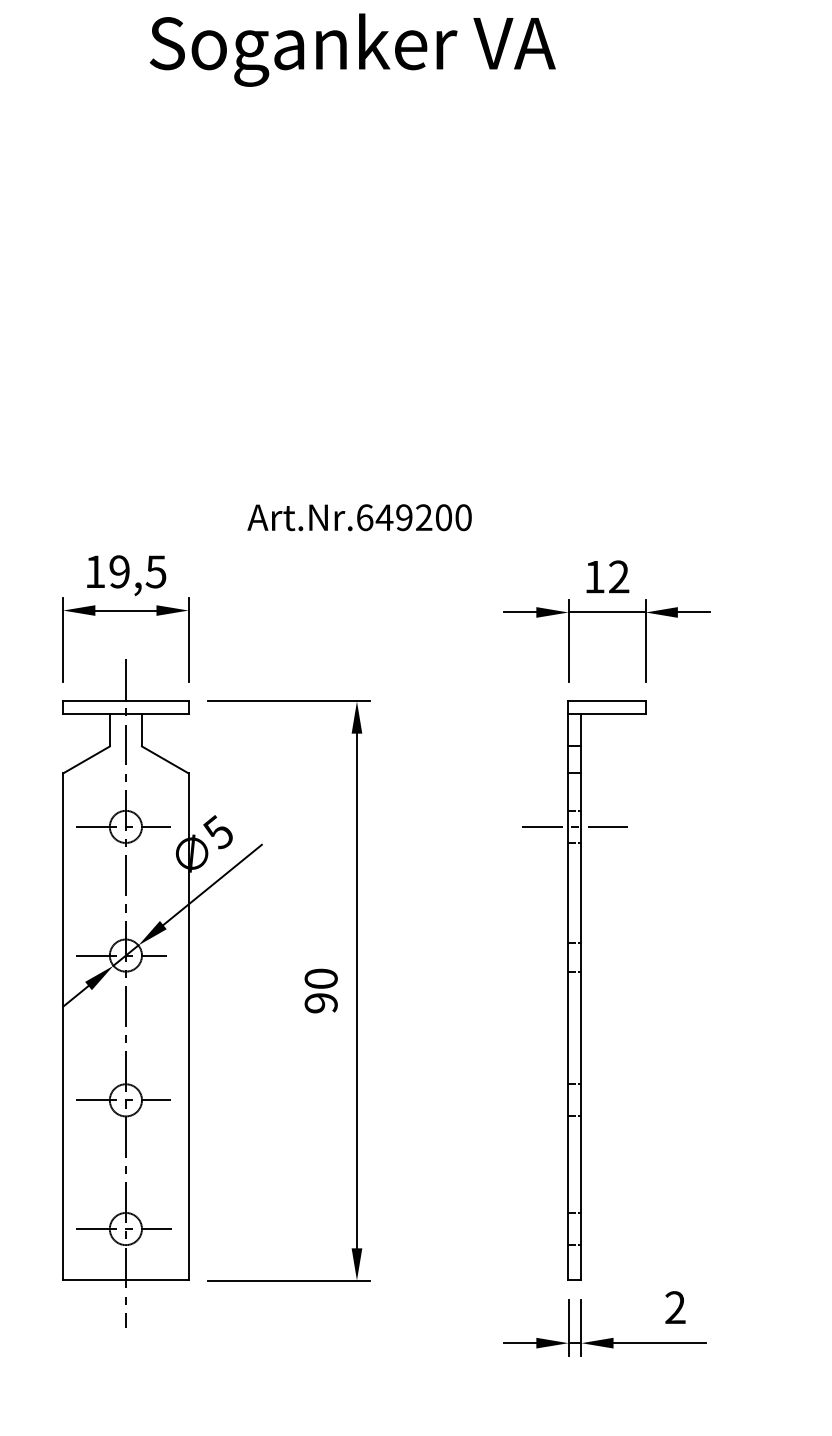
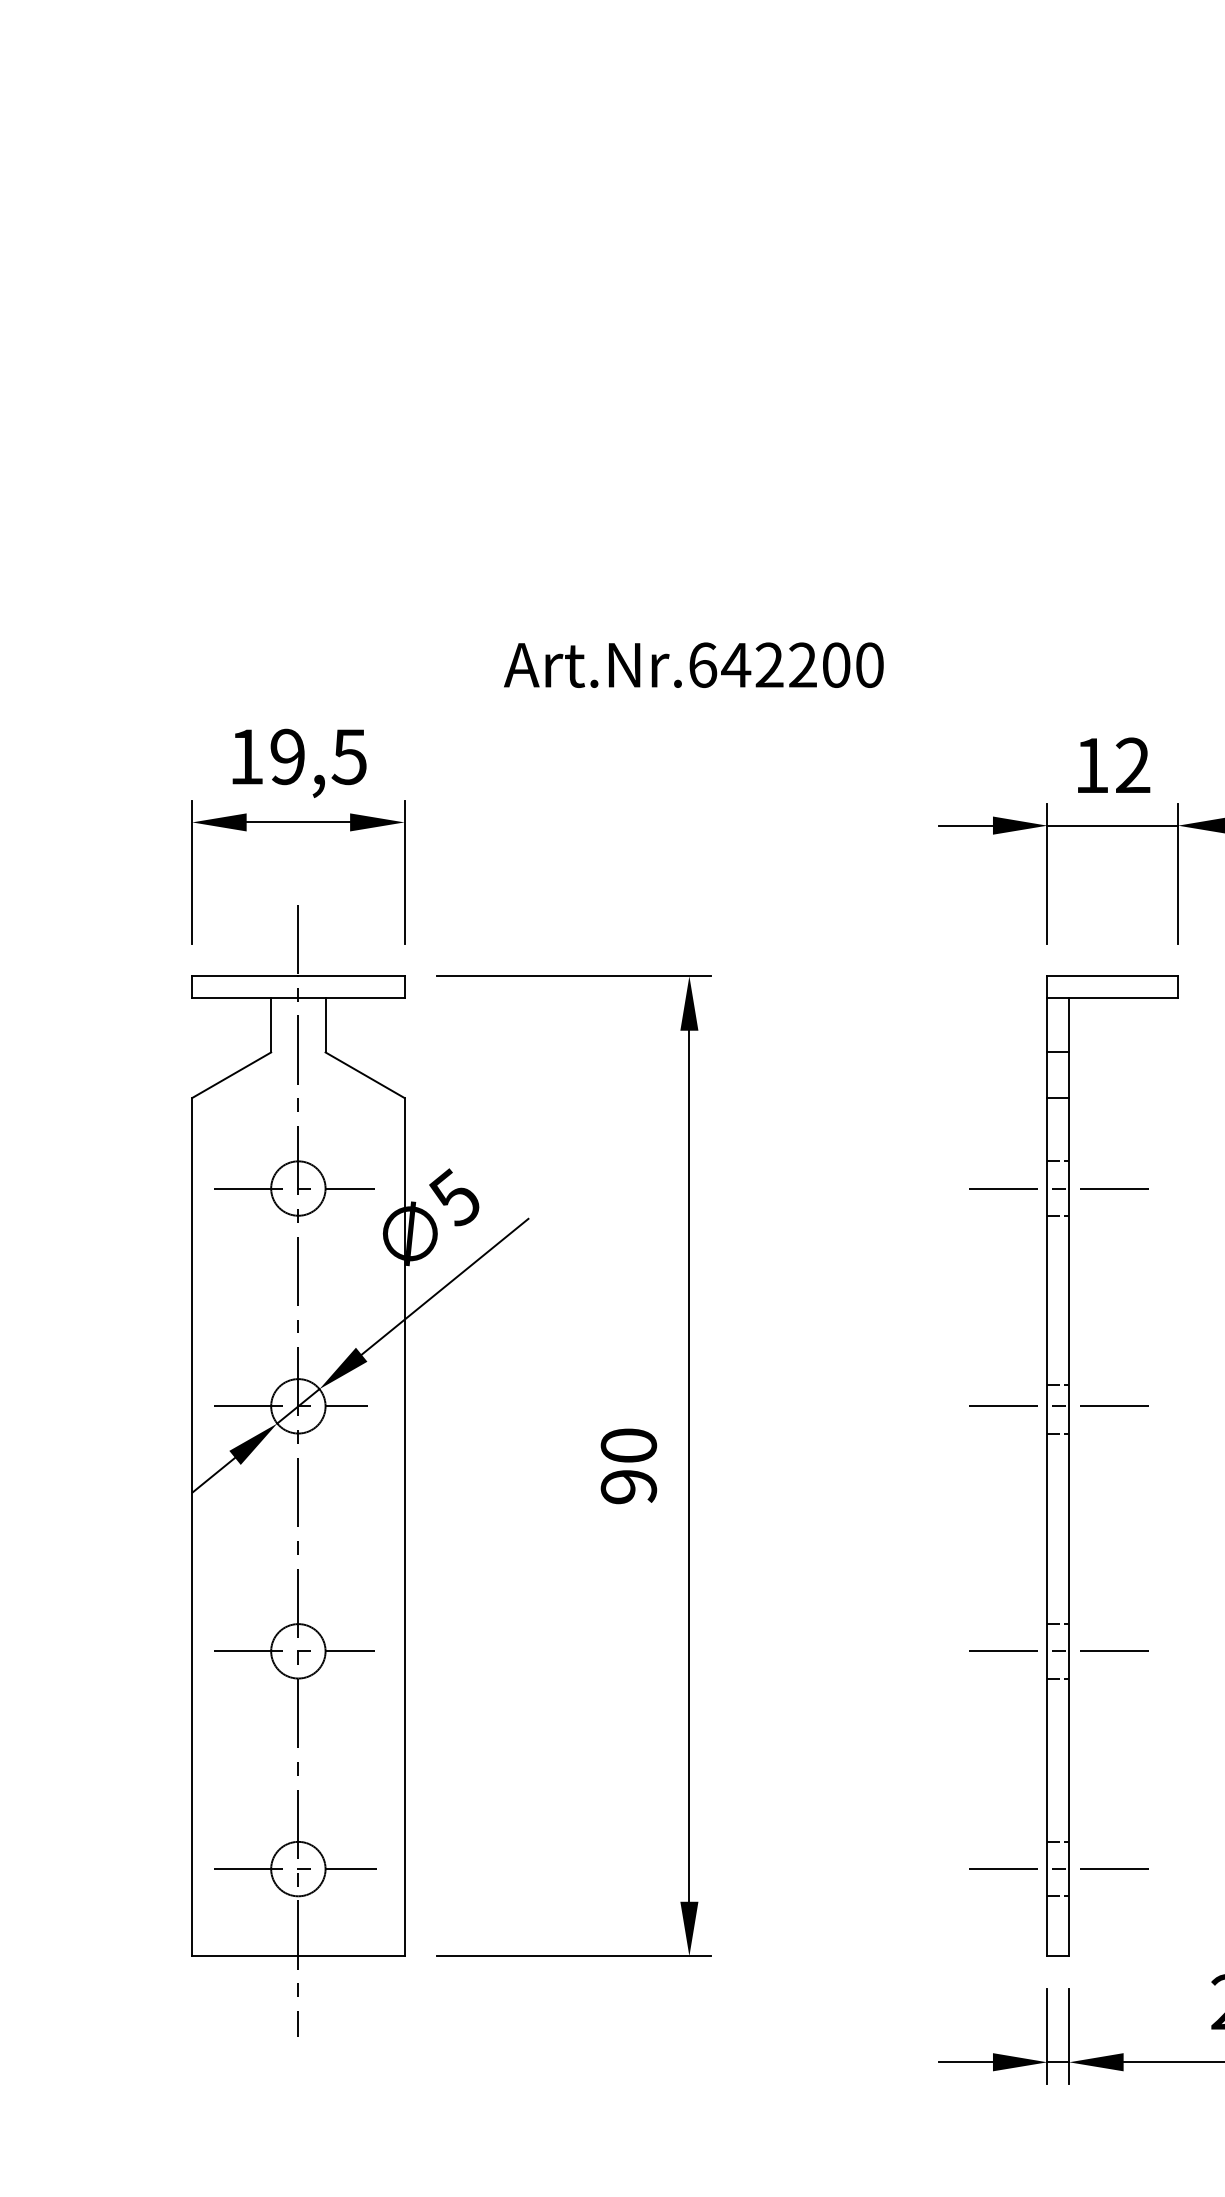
text: (404, 517) -> (769, 664), Art.Nr.649200 -> Art.Nr.642200
line: (576, 955) -> (1060, 1406), added
line: (576, 1100) -> (1060, 1651), added
line: (576, 1229) -> (1060, 1869), added

